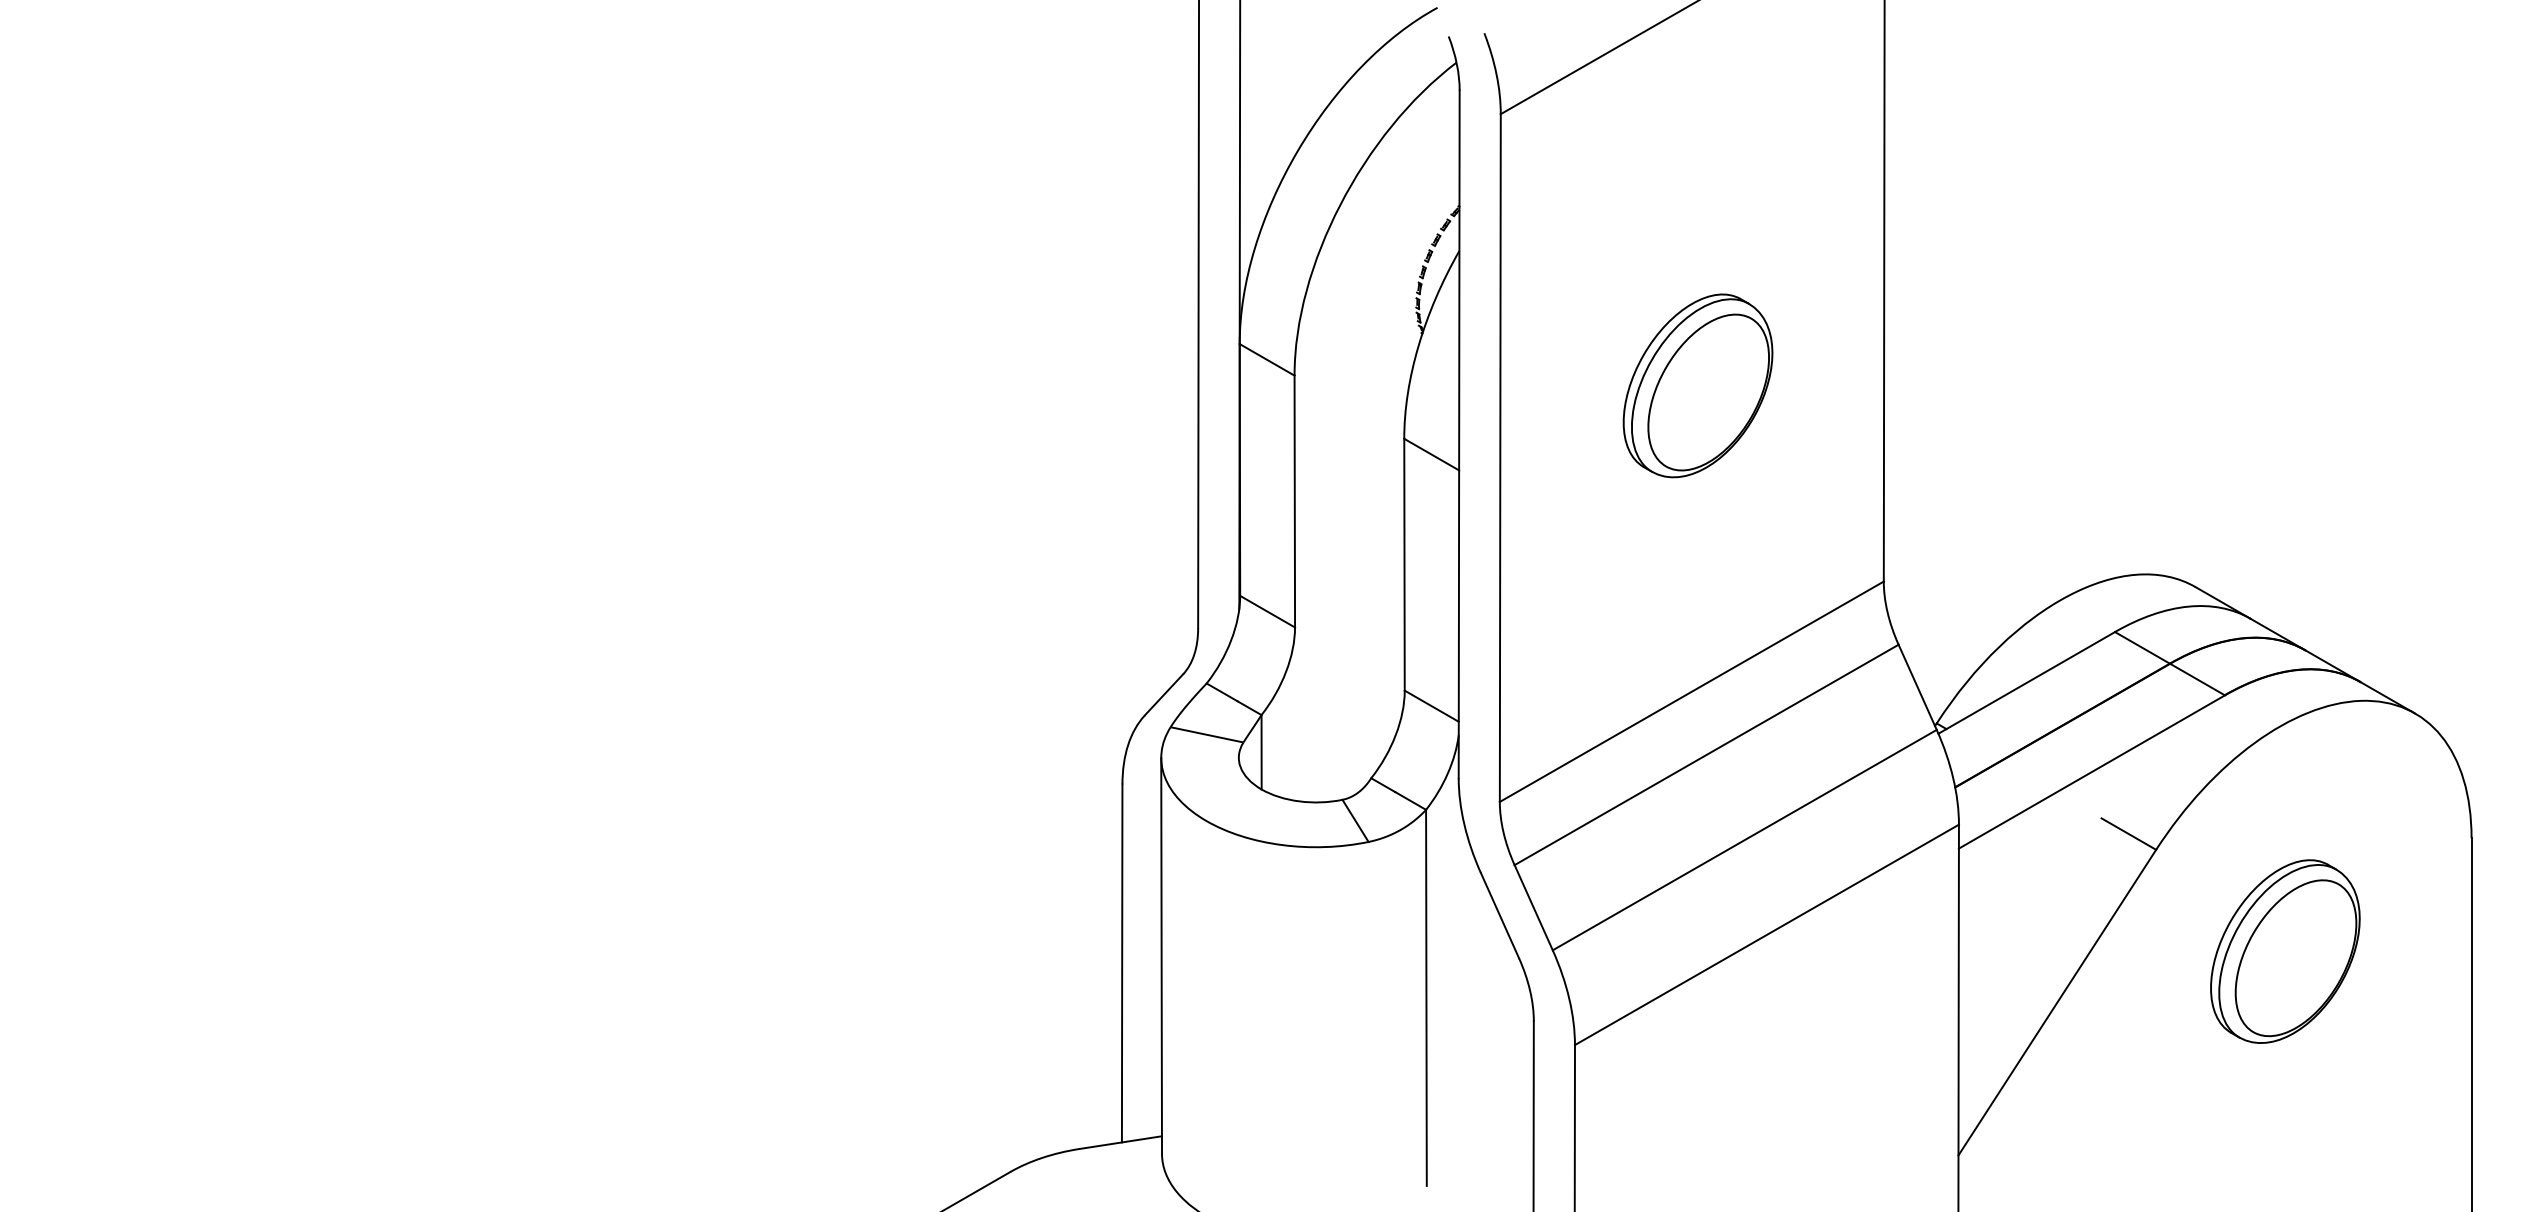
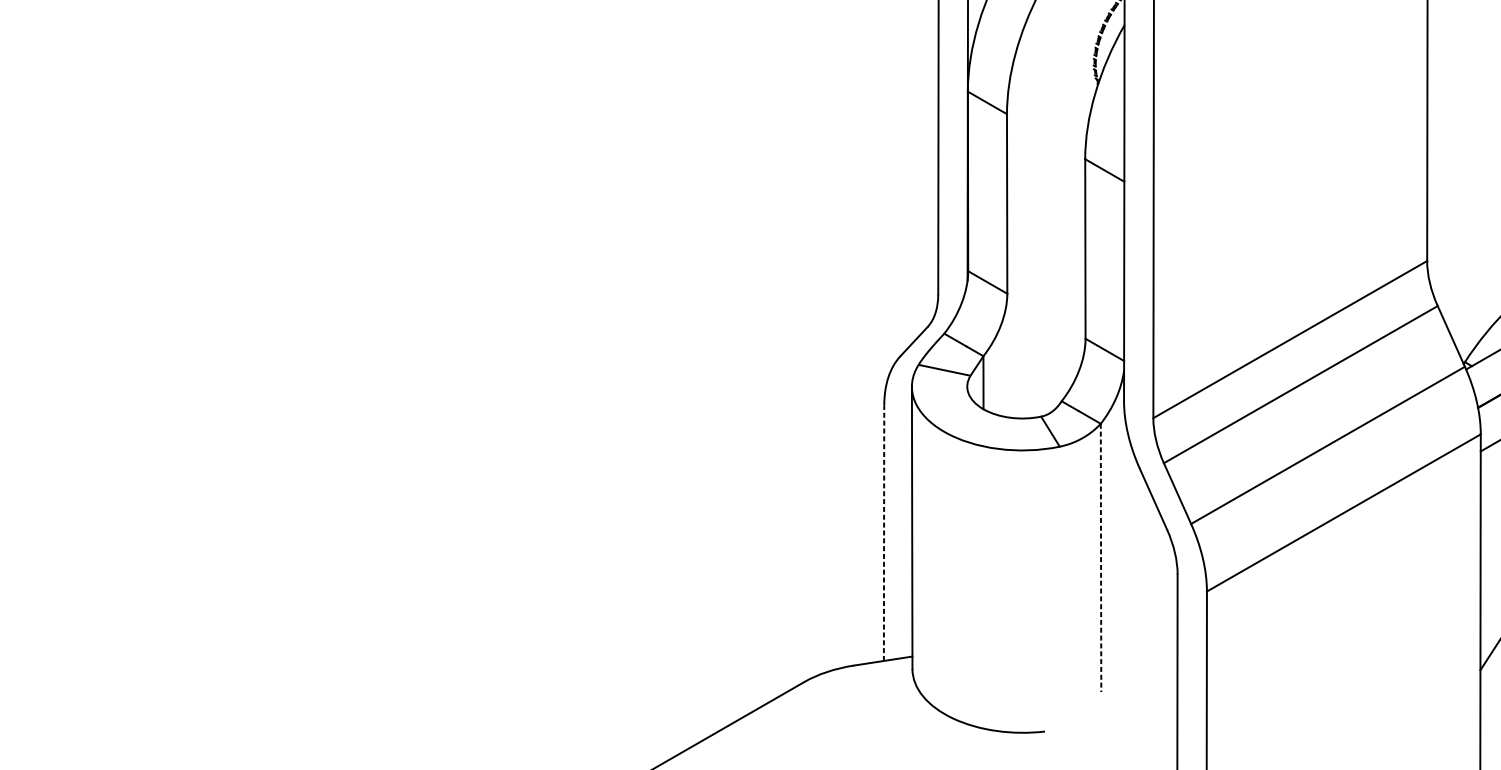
part: (1697, 385) -> (1294, 121), removed
line: (1122, 963) -> (884, 533), solid -> dashed
line: (1426, 998) -> (1101, 558), solid -> dashed

